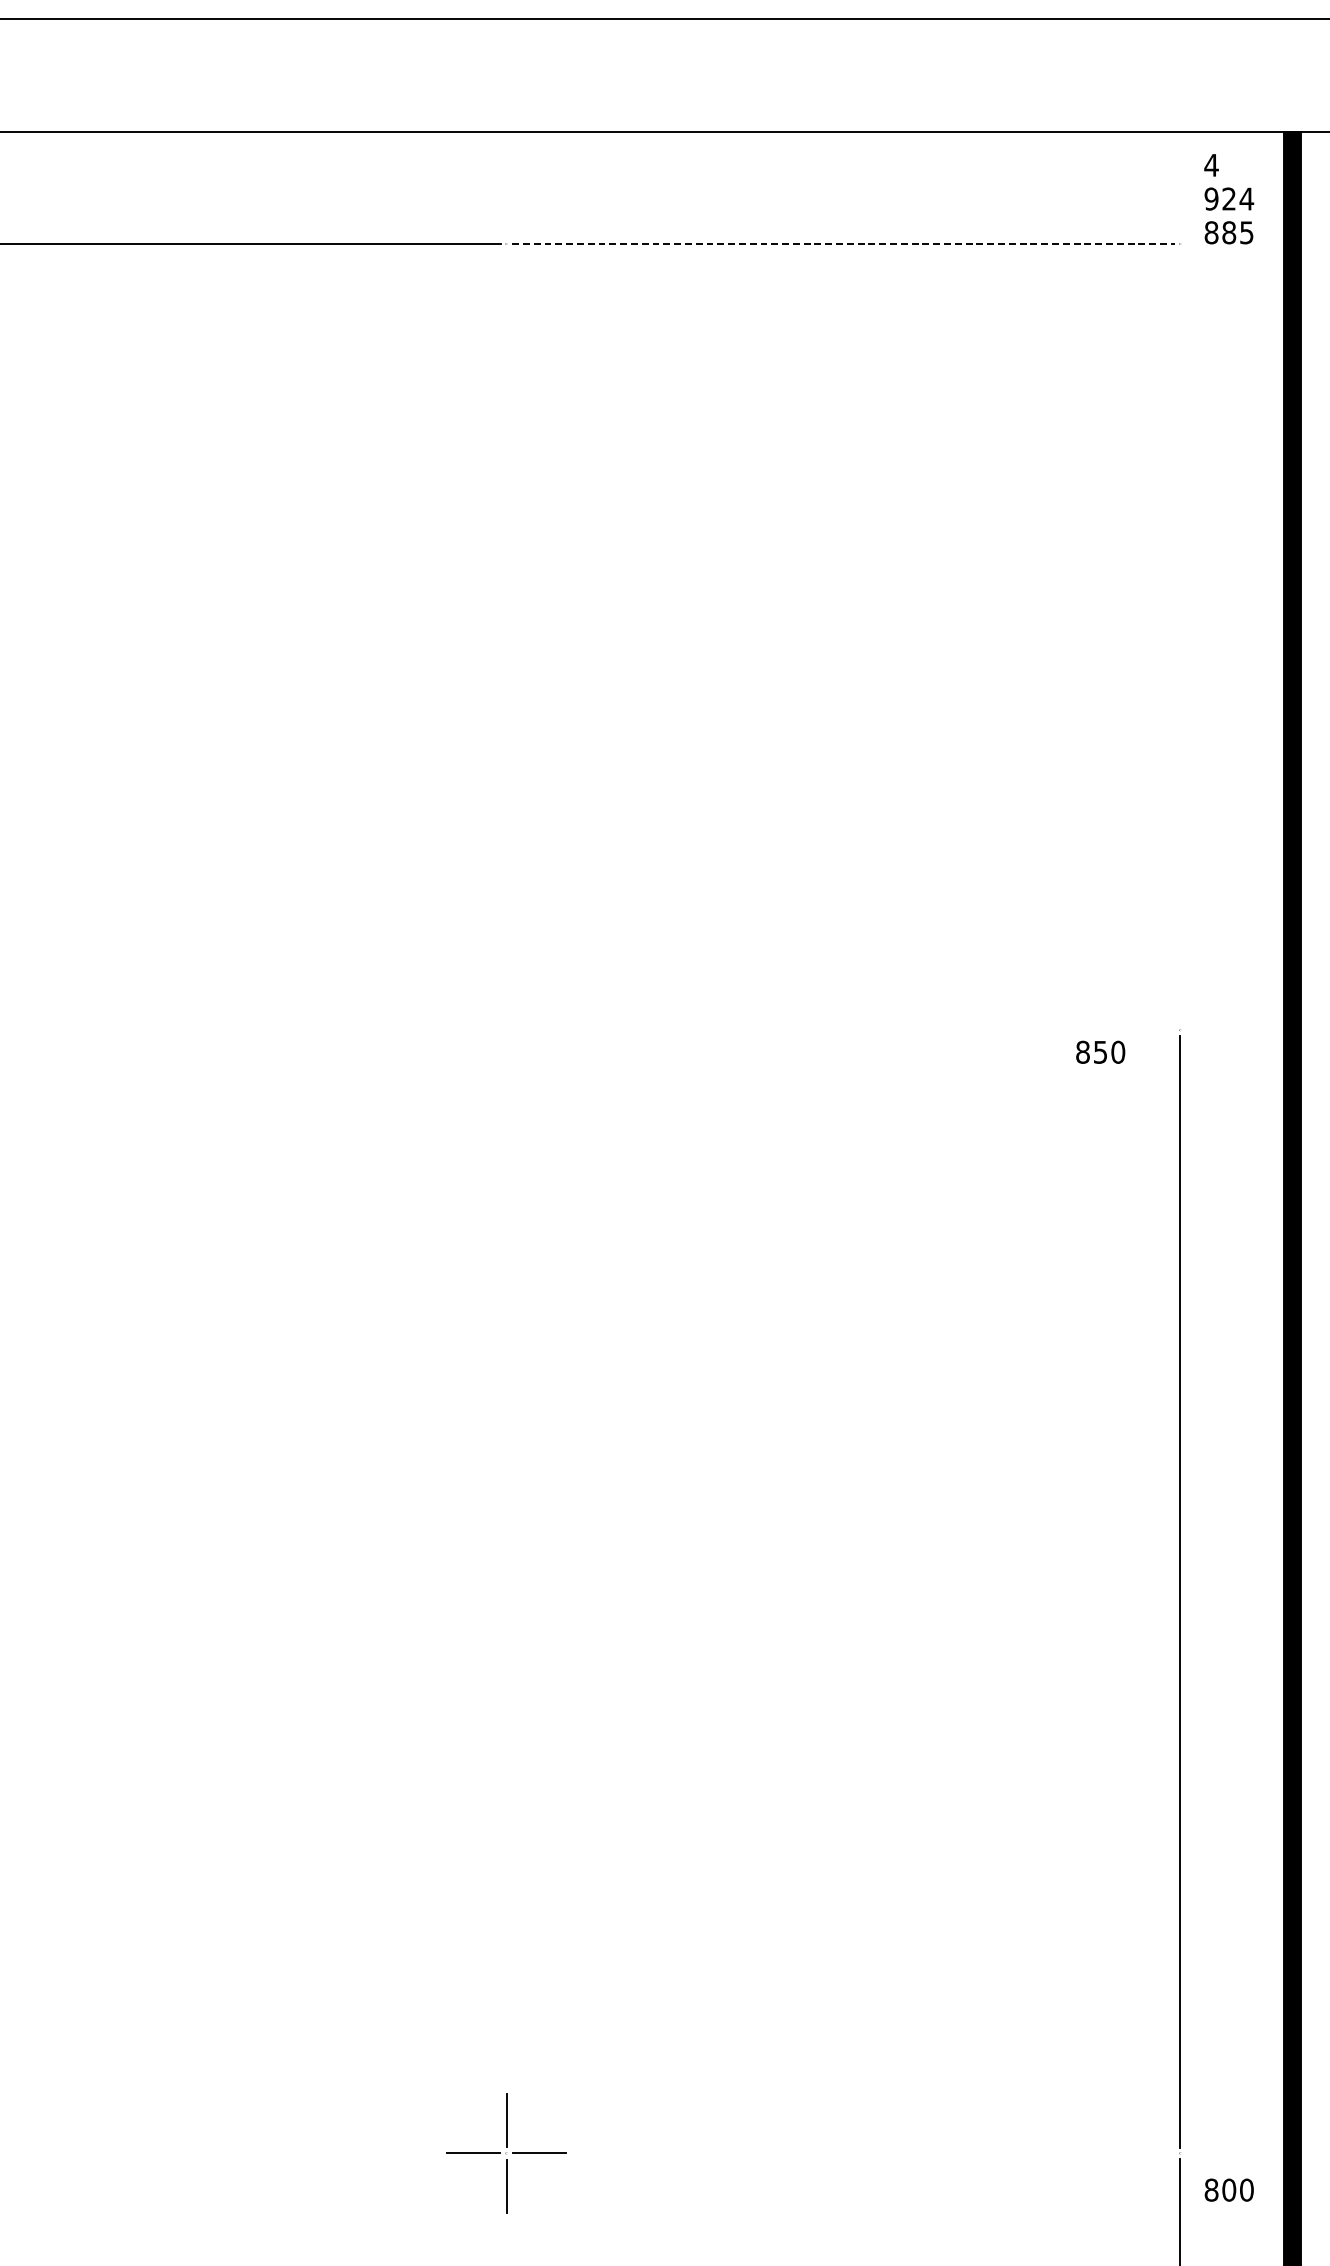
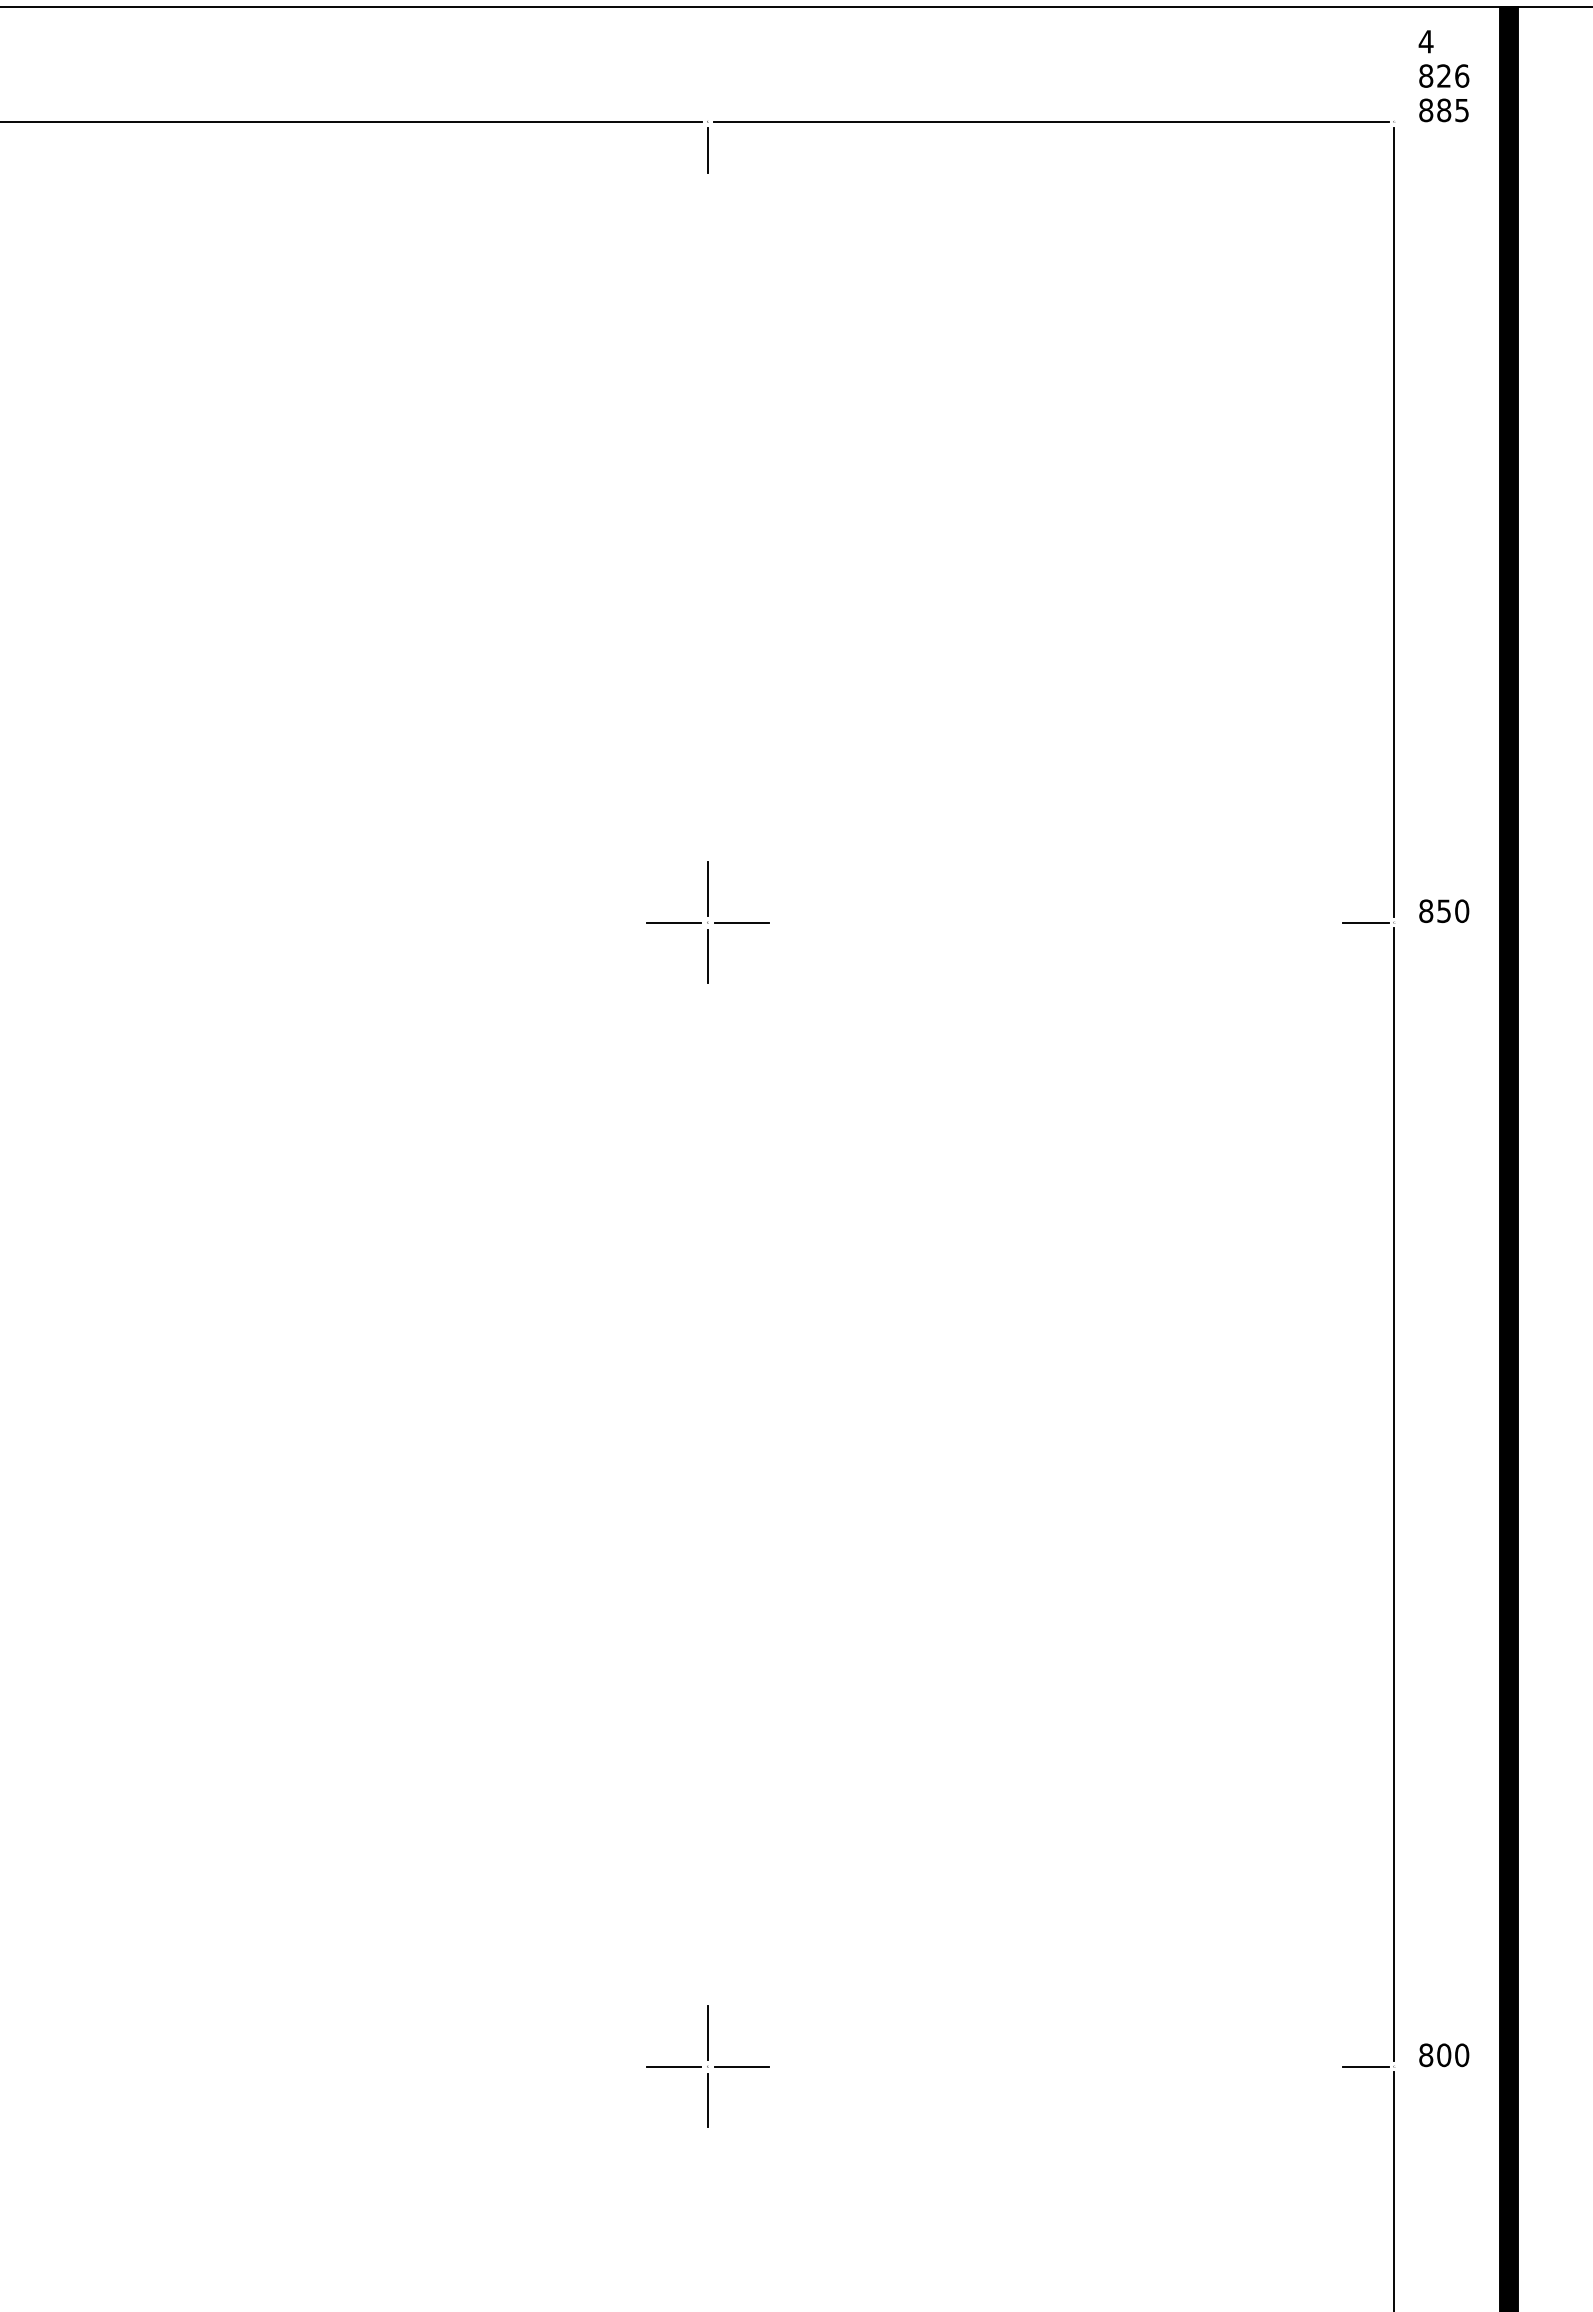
text: (1229, 198) -> (1444, 75), 924 -> 826
line: (843, 243) -> (1051, 121), dashed -> solid
line: (506, 272) -> (707, 150), added
line: (1180, 636) -> (1394, 521), added
part: (506, 1030) -> (707, 922), added
line: (1152, 1030) -> (1365, 922), added
text: (1100, 1051) -> (1444, 910), moved
line: (1152, 2153) -> (1365, 2066), added
text: (1229, 2190) -> (1444, 2055), moved

